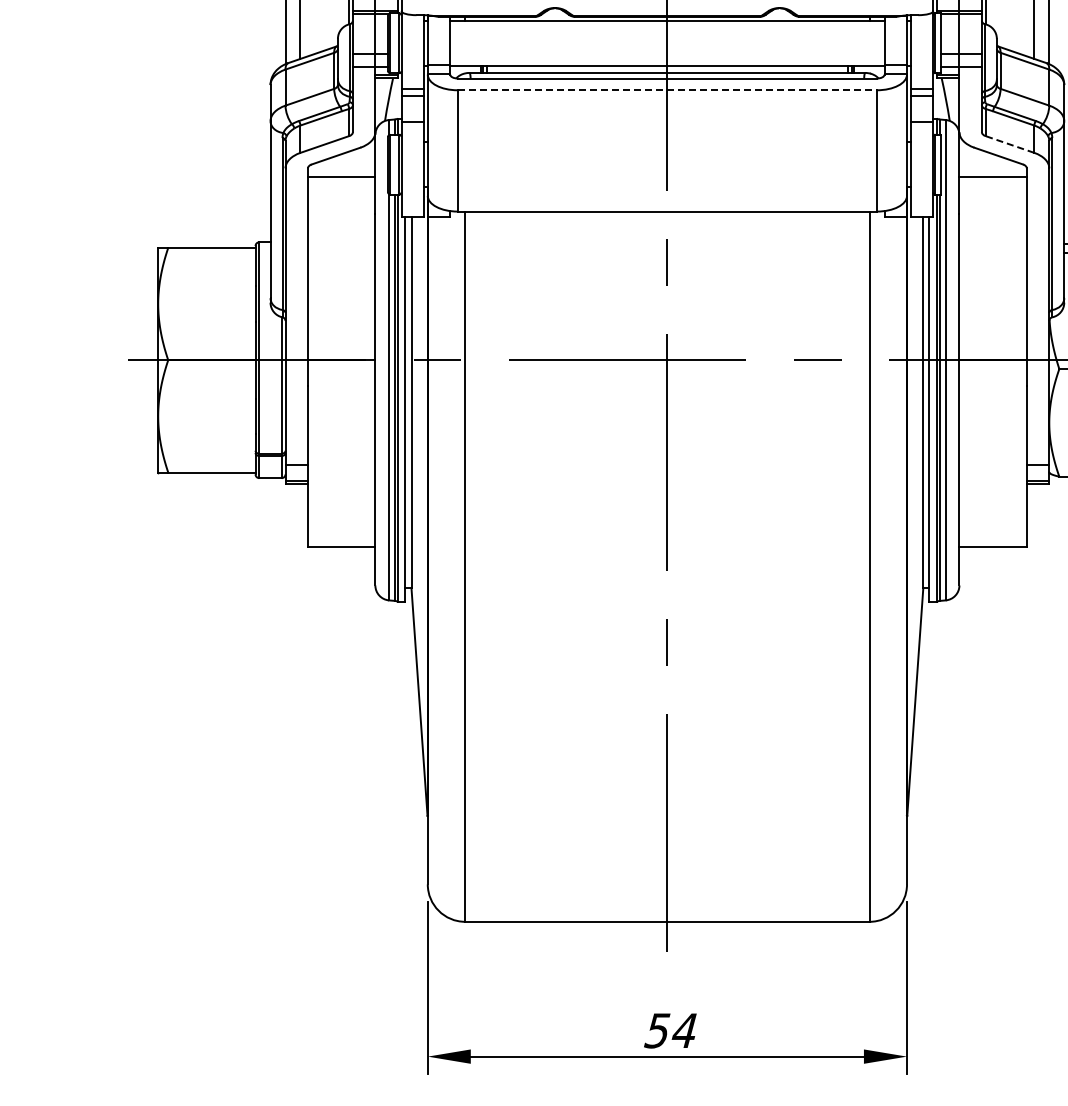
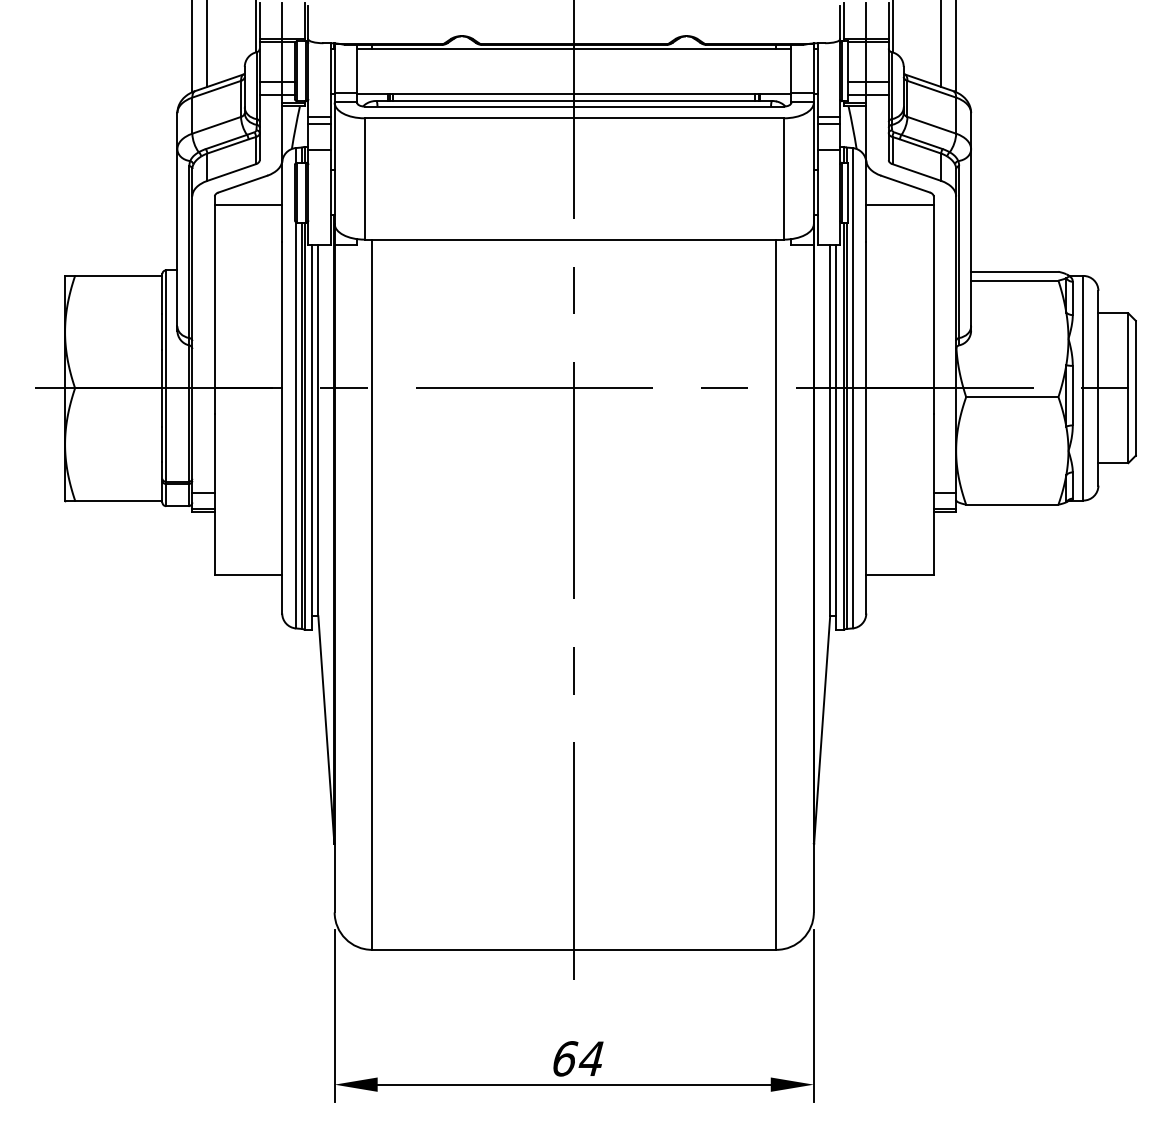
line: (667, 90) -> (574, 118), dashed -> solid
line: (1009, 144) -> (916, 172), dashed -> solid
text: (657, 1030) -> (564, 1058), 54 -> 64

